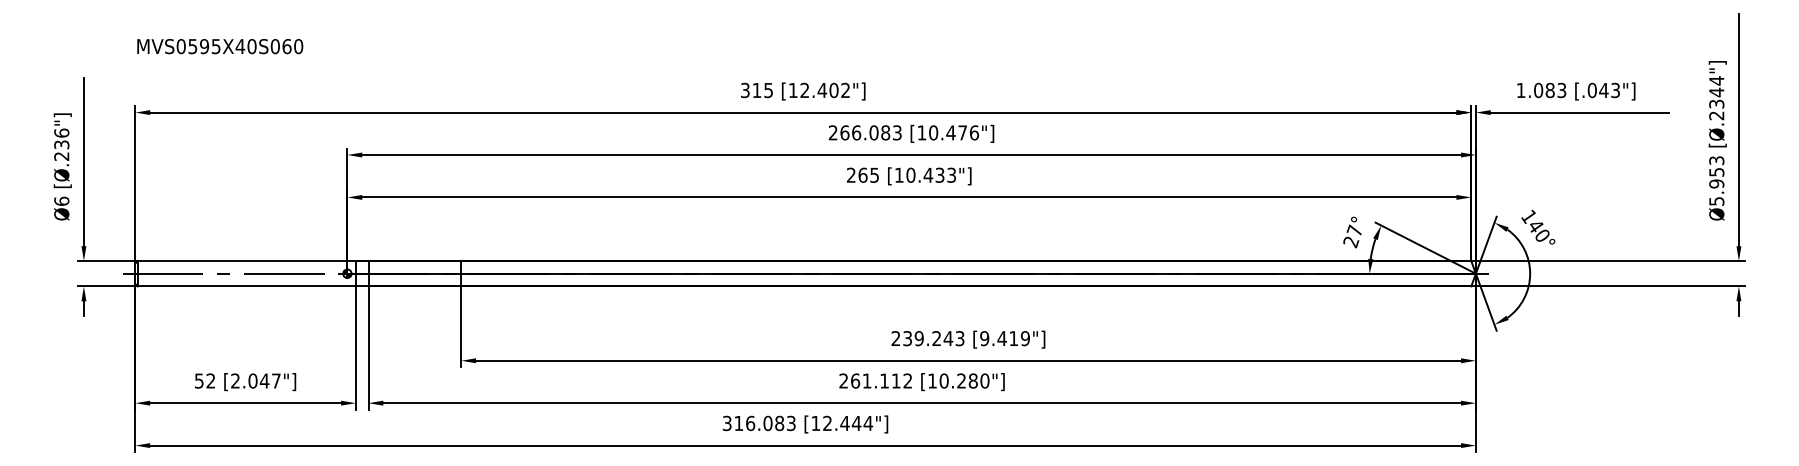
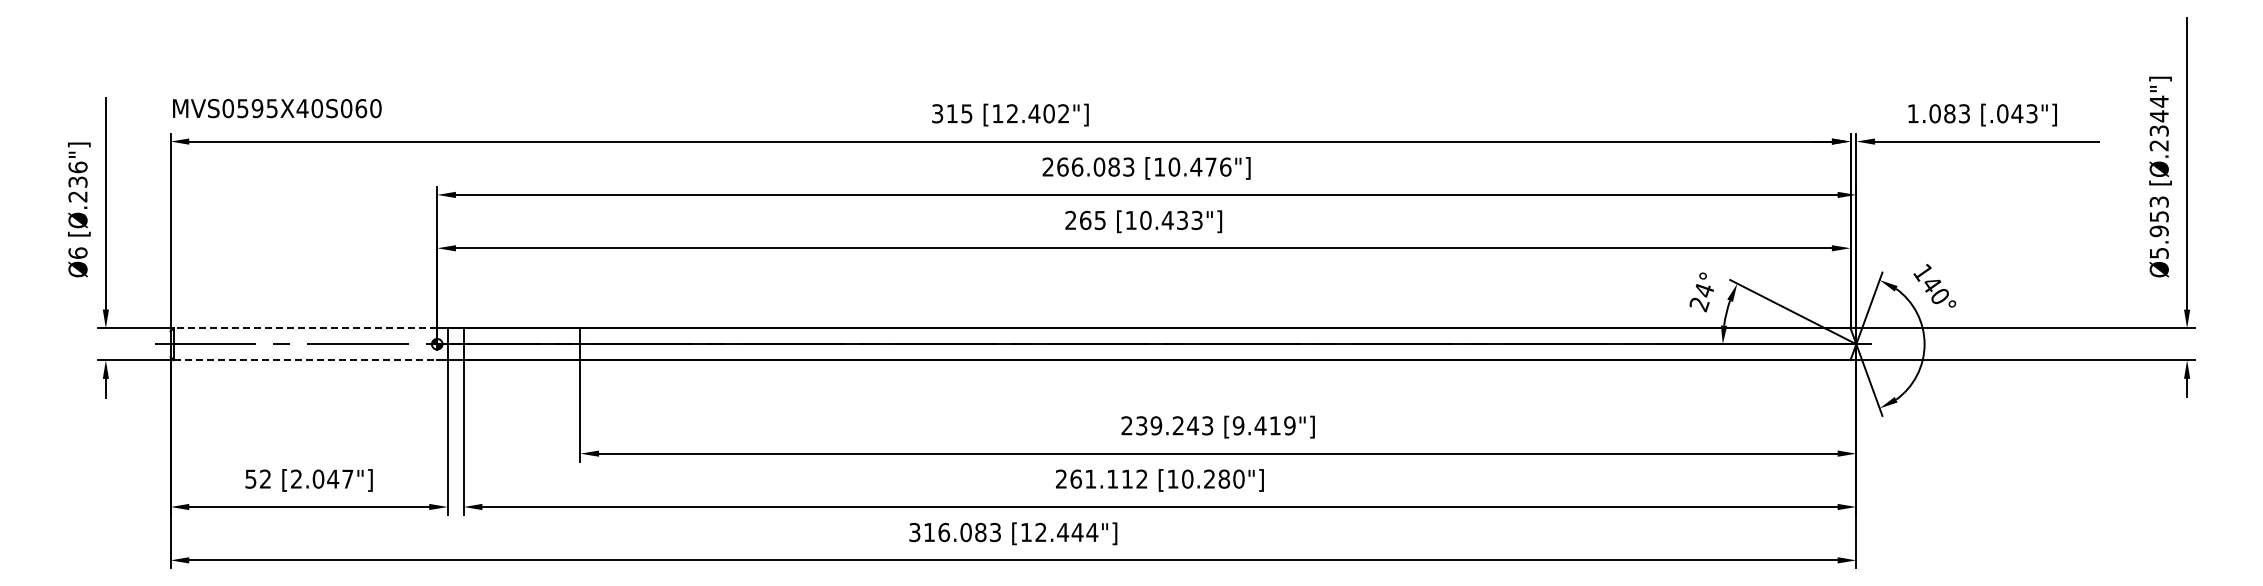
text: (220, 46) -> (277, 108), moved
text: (1354, 230) -> (1703, 289), 27° -> 24°
line: (242, 261) -> (305, 328), solid -> dashed
line: (242, 286) -> (305, 360), solid -> dashed

